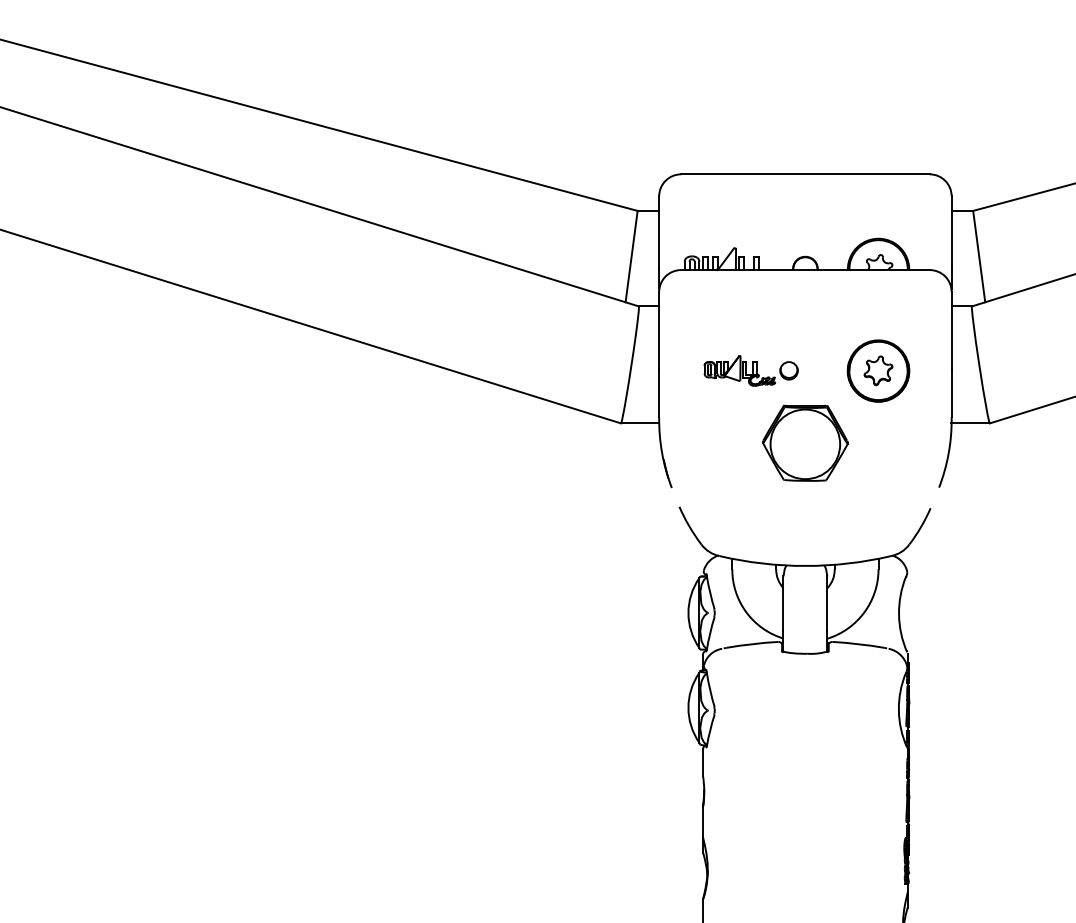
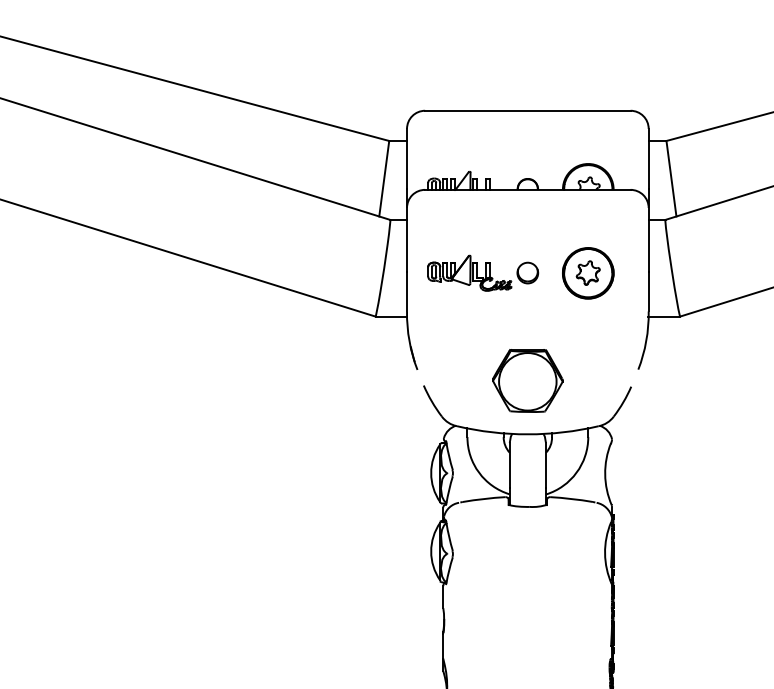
part: (750, 370) -> (482, 272), size x1.43
part: (805, 442) -> (527, 380), moved

